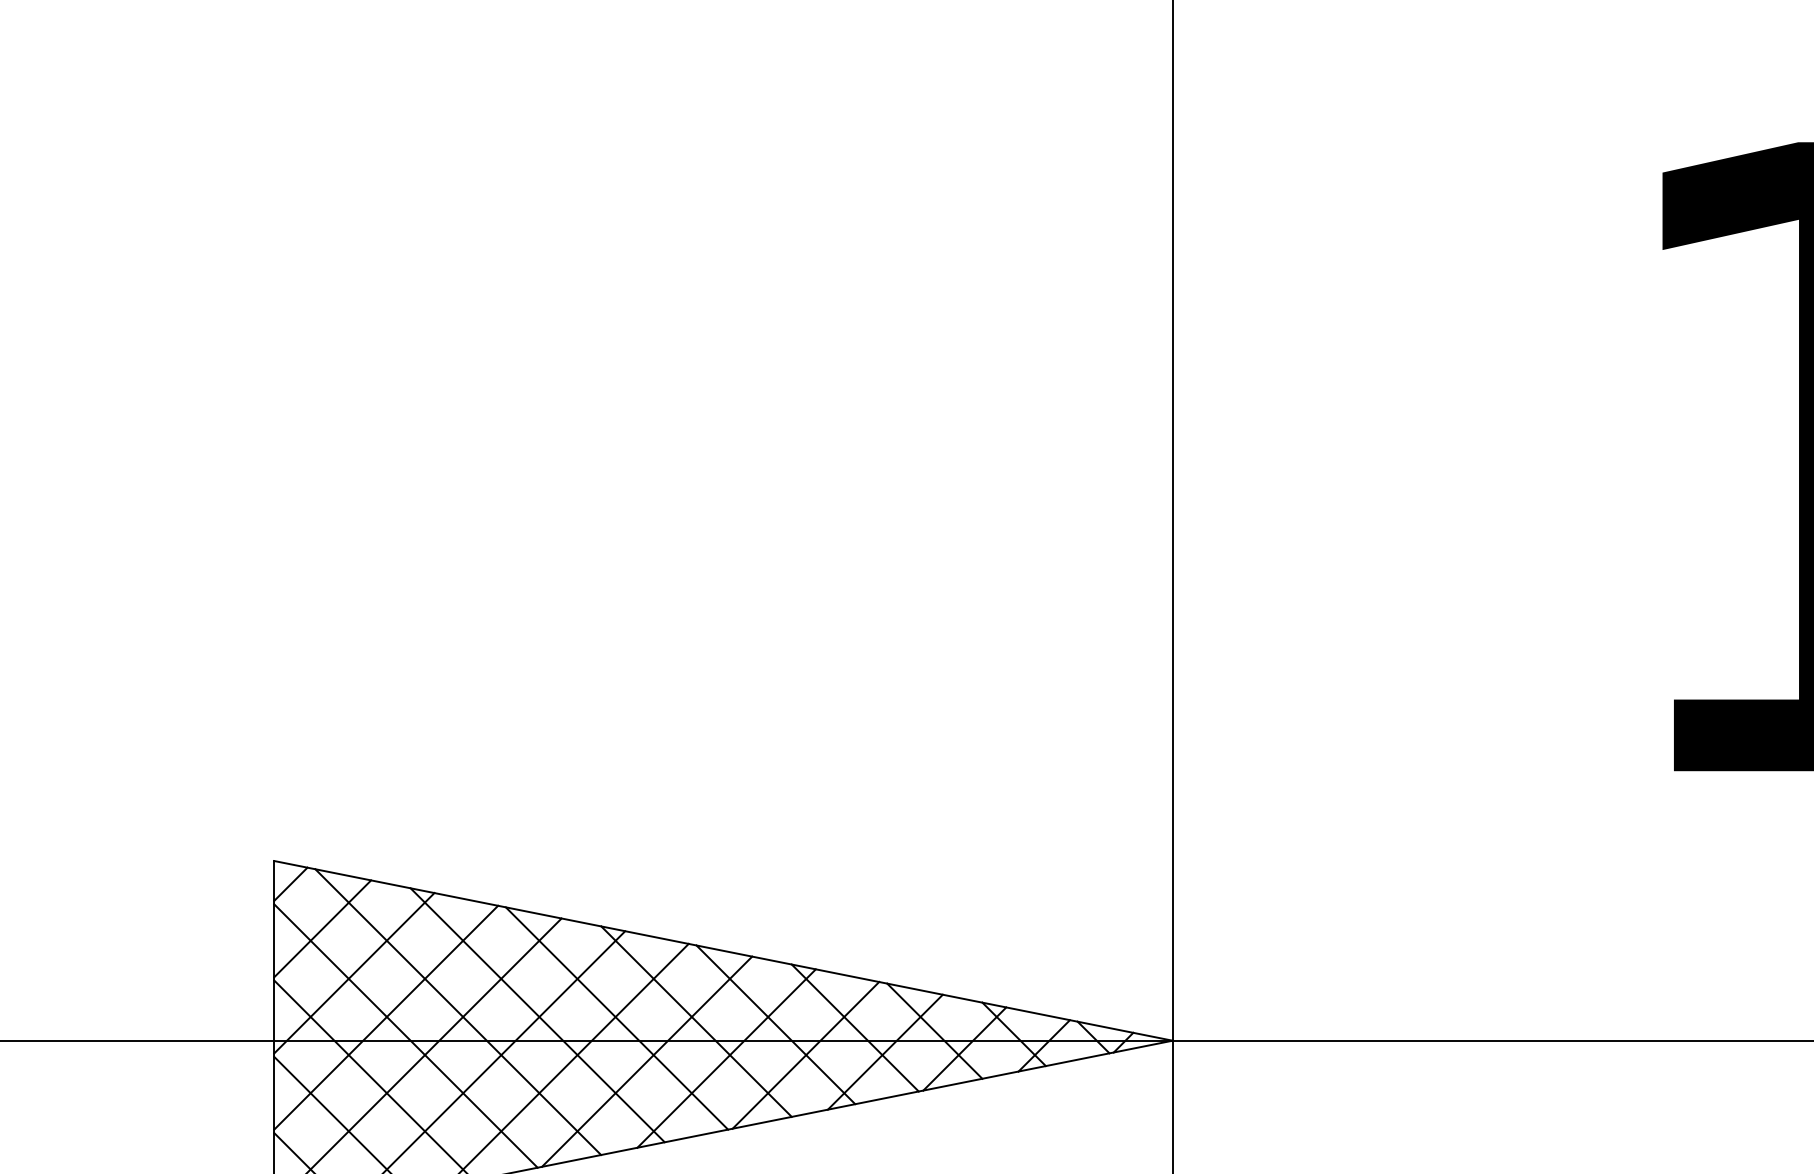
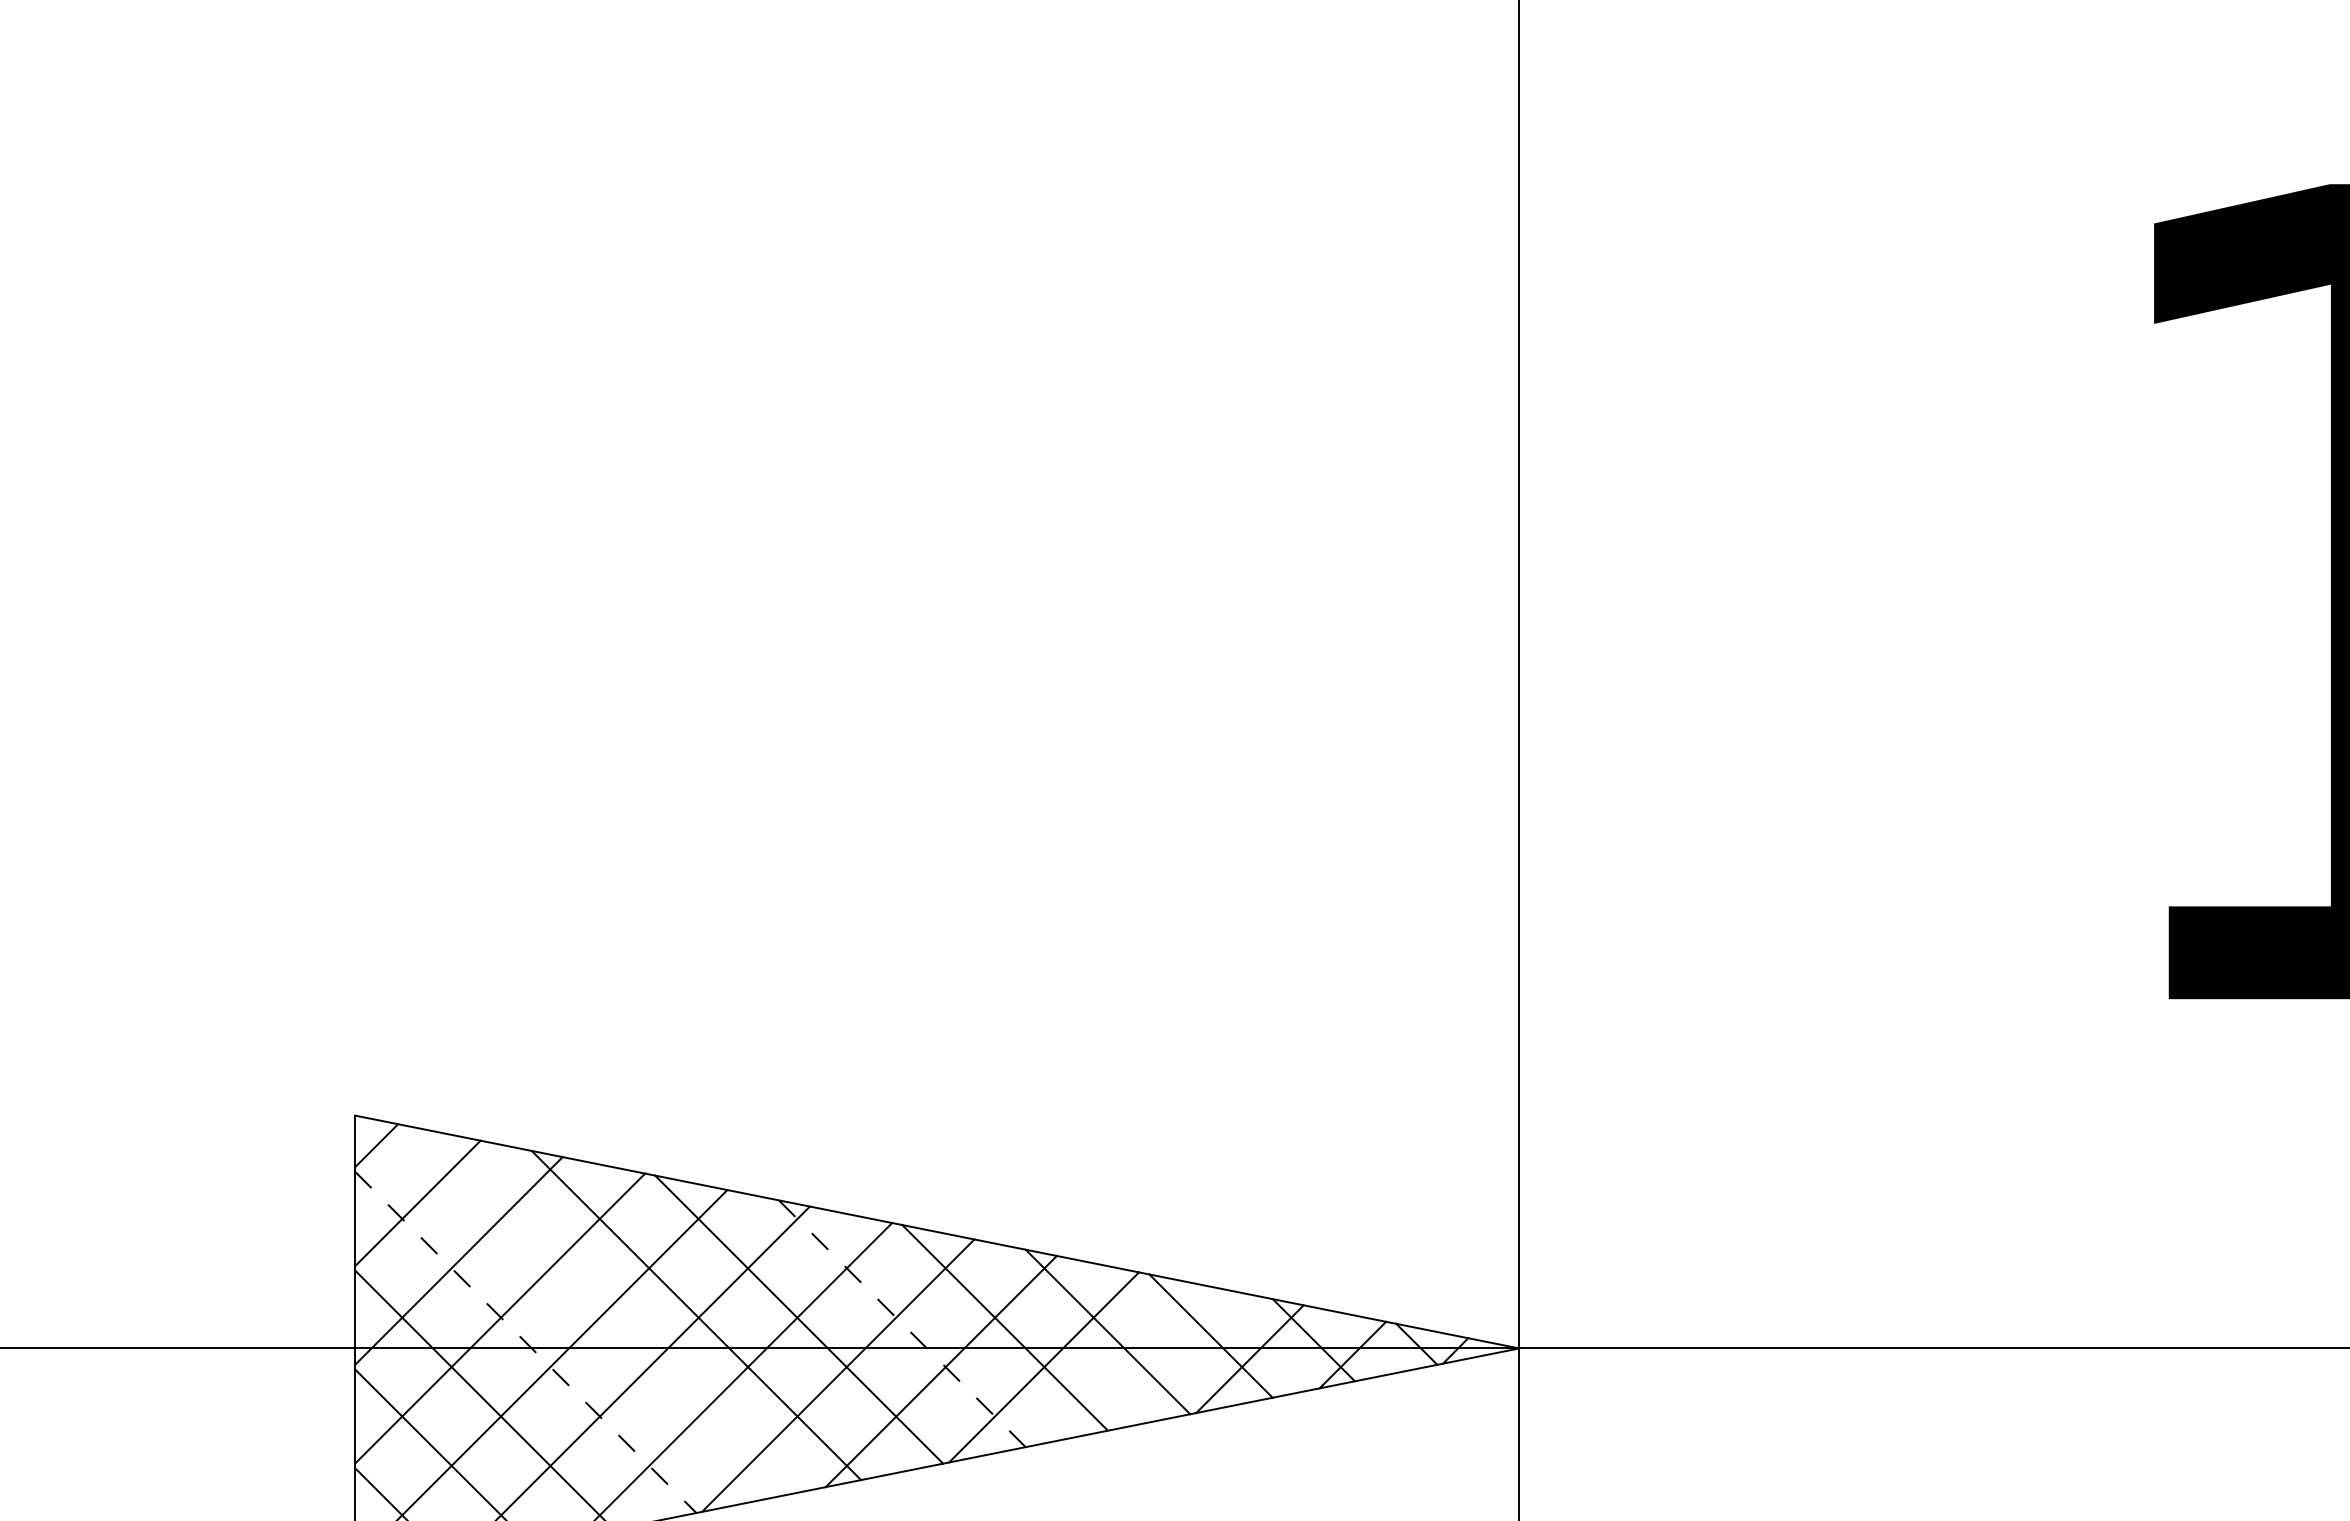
line: (458, 1012) -> (593, 1311), removed
line: (696, 1021) -> (902, 1323), solid -> dashed
line: (406, 1036) -> (526, 1342), solid -> dashed
line: (885, 1051) -> (1146, 1362), removed

